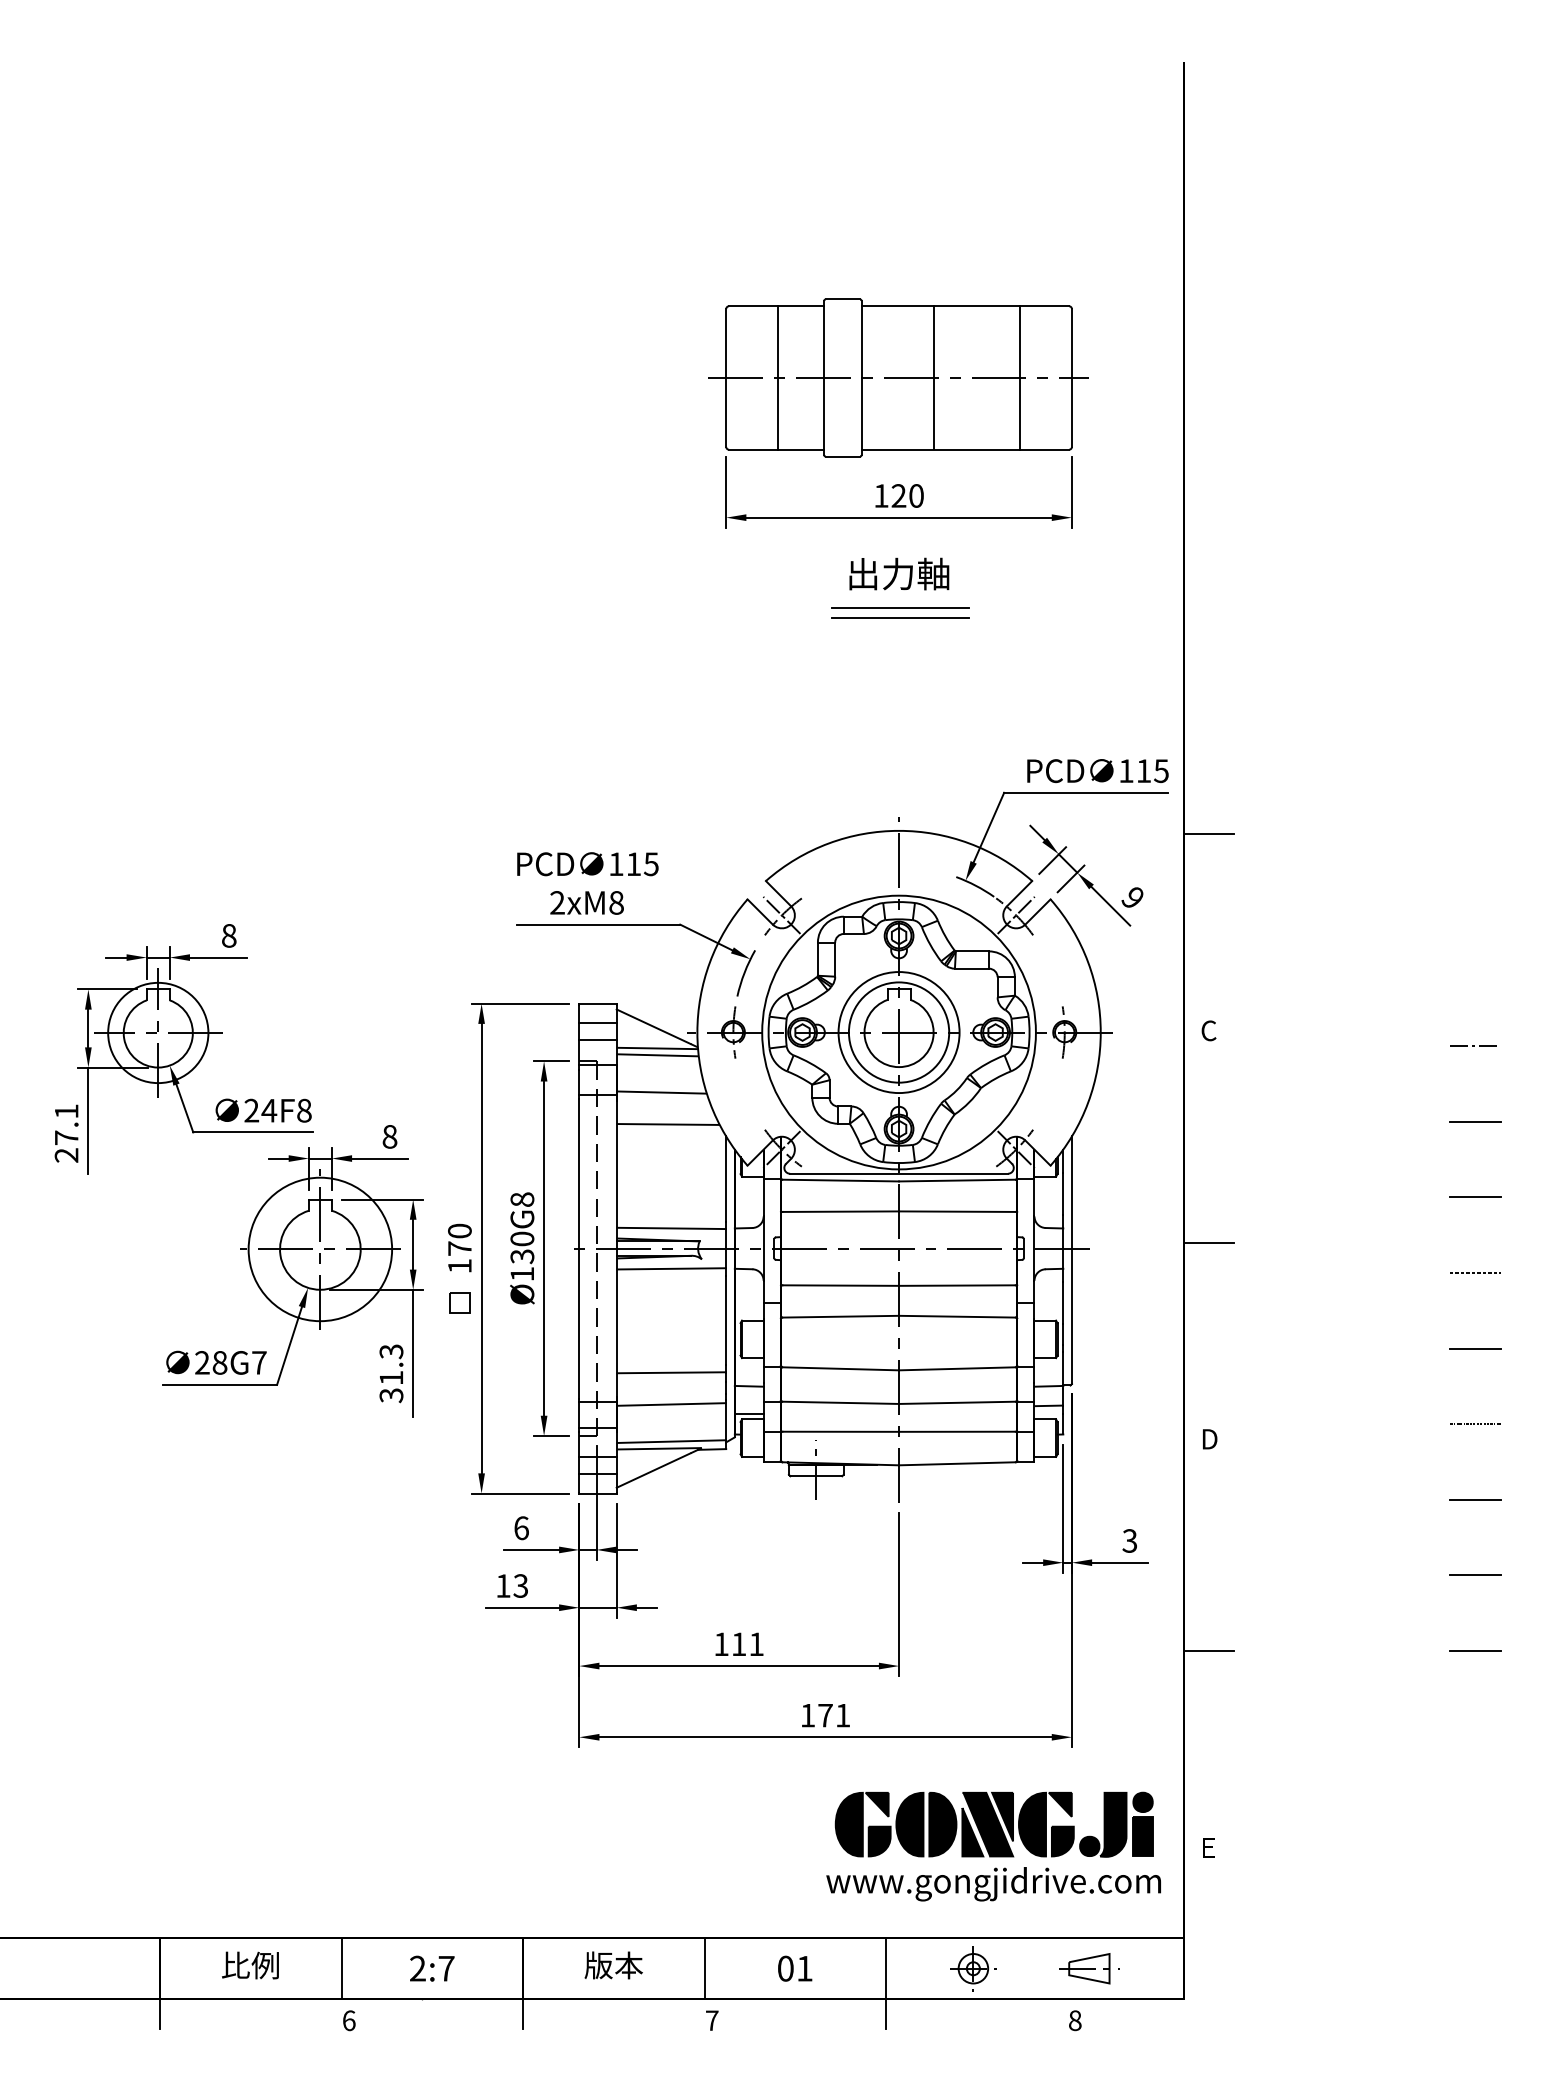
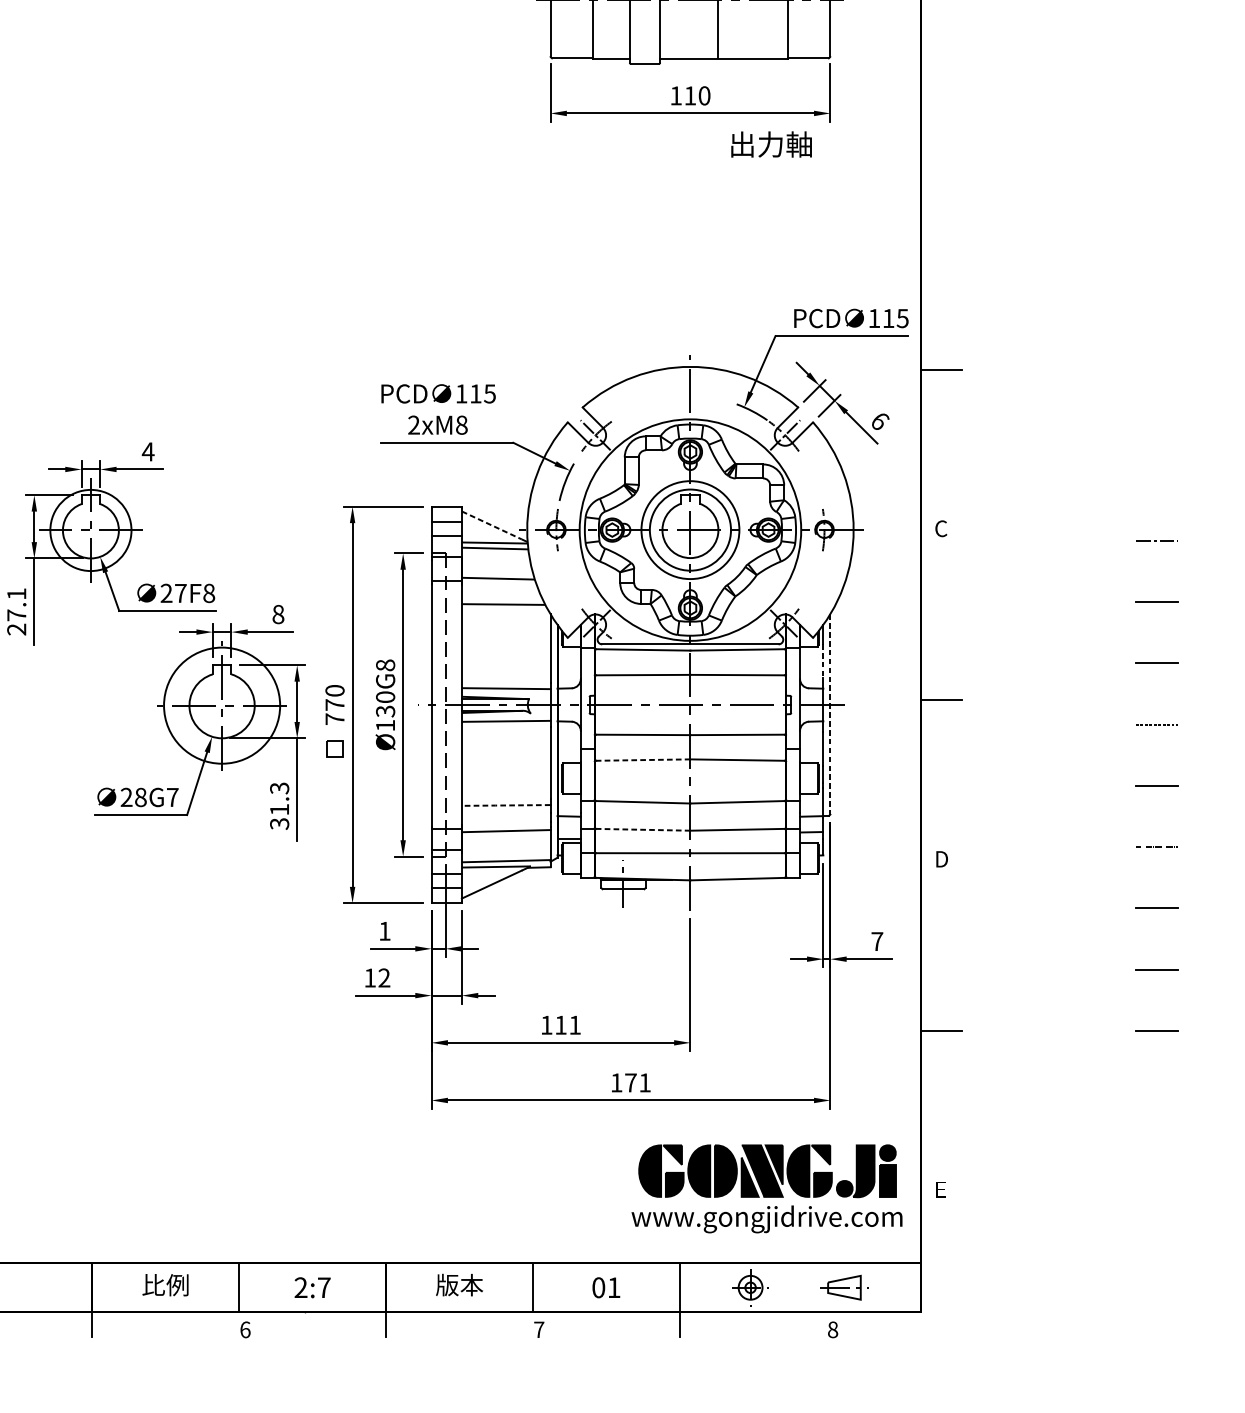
text: (898, 495) -> (689, 95), 120 -> 110
text: (899, 573) -> (771, 144), moved
line: (900, 607) -> (691, 186), removed
line: (900, 617) -> (691, 194), removed
text: (1132, 897) -> (879, 420), 9 -> 6
text: (229, 935) -> (148, 451), 8 -> 4
line: (653, 1026) -> (491, 525), solid -> dashed
text: (269, 1110) -> (180, 593), 24F8 -> 27F8
line: (1063, 1194) -> (823, 661), solid -> dashed
line: (1071, 1260) -> (829, 714), solid -> dashed
text: (459, 1266) -> (334, 719), 170 -> 770
line: (840, 1316) -> (643, 759), solid -> dashed
line: (670, 1372) -> (505, 805), solid -> dashed
line: (840, 1402) -> (643, 829), solid -> dashed
text: (521, 1528) -> (384, 931), 6 -> 1
text: (1129, 1540) -> (876, 941), 3 -> 7
text: (520, 1585) -> (384, 977), 13 -> 12

